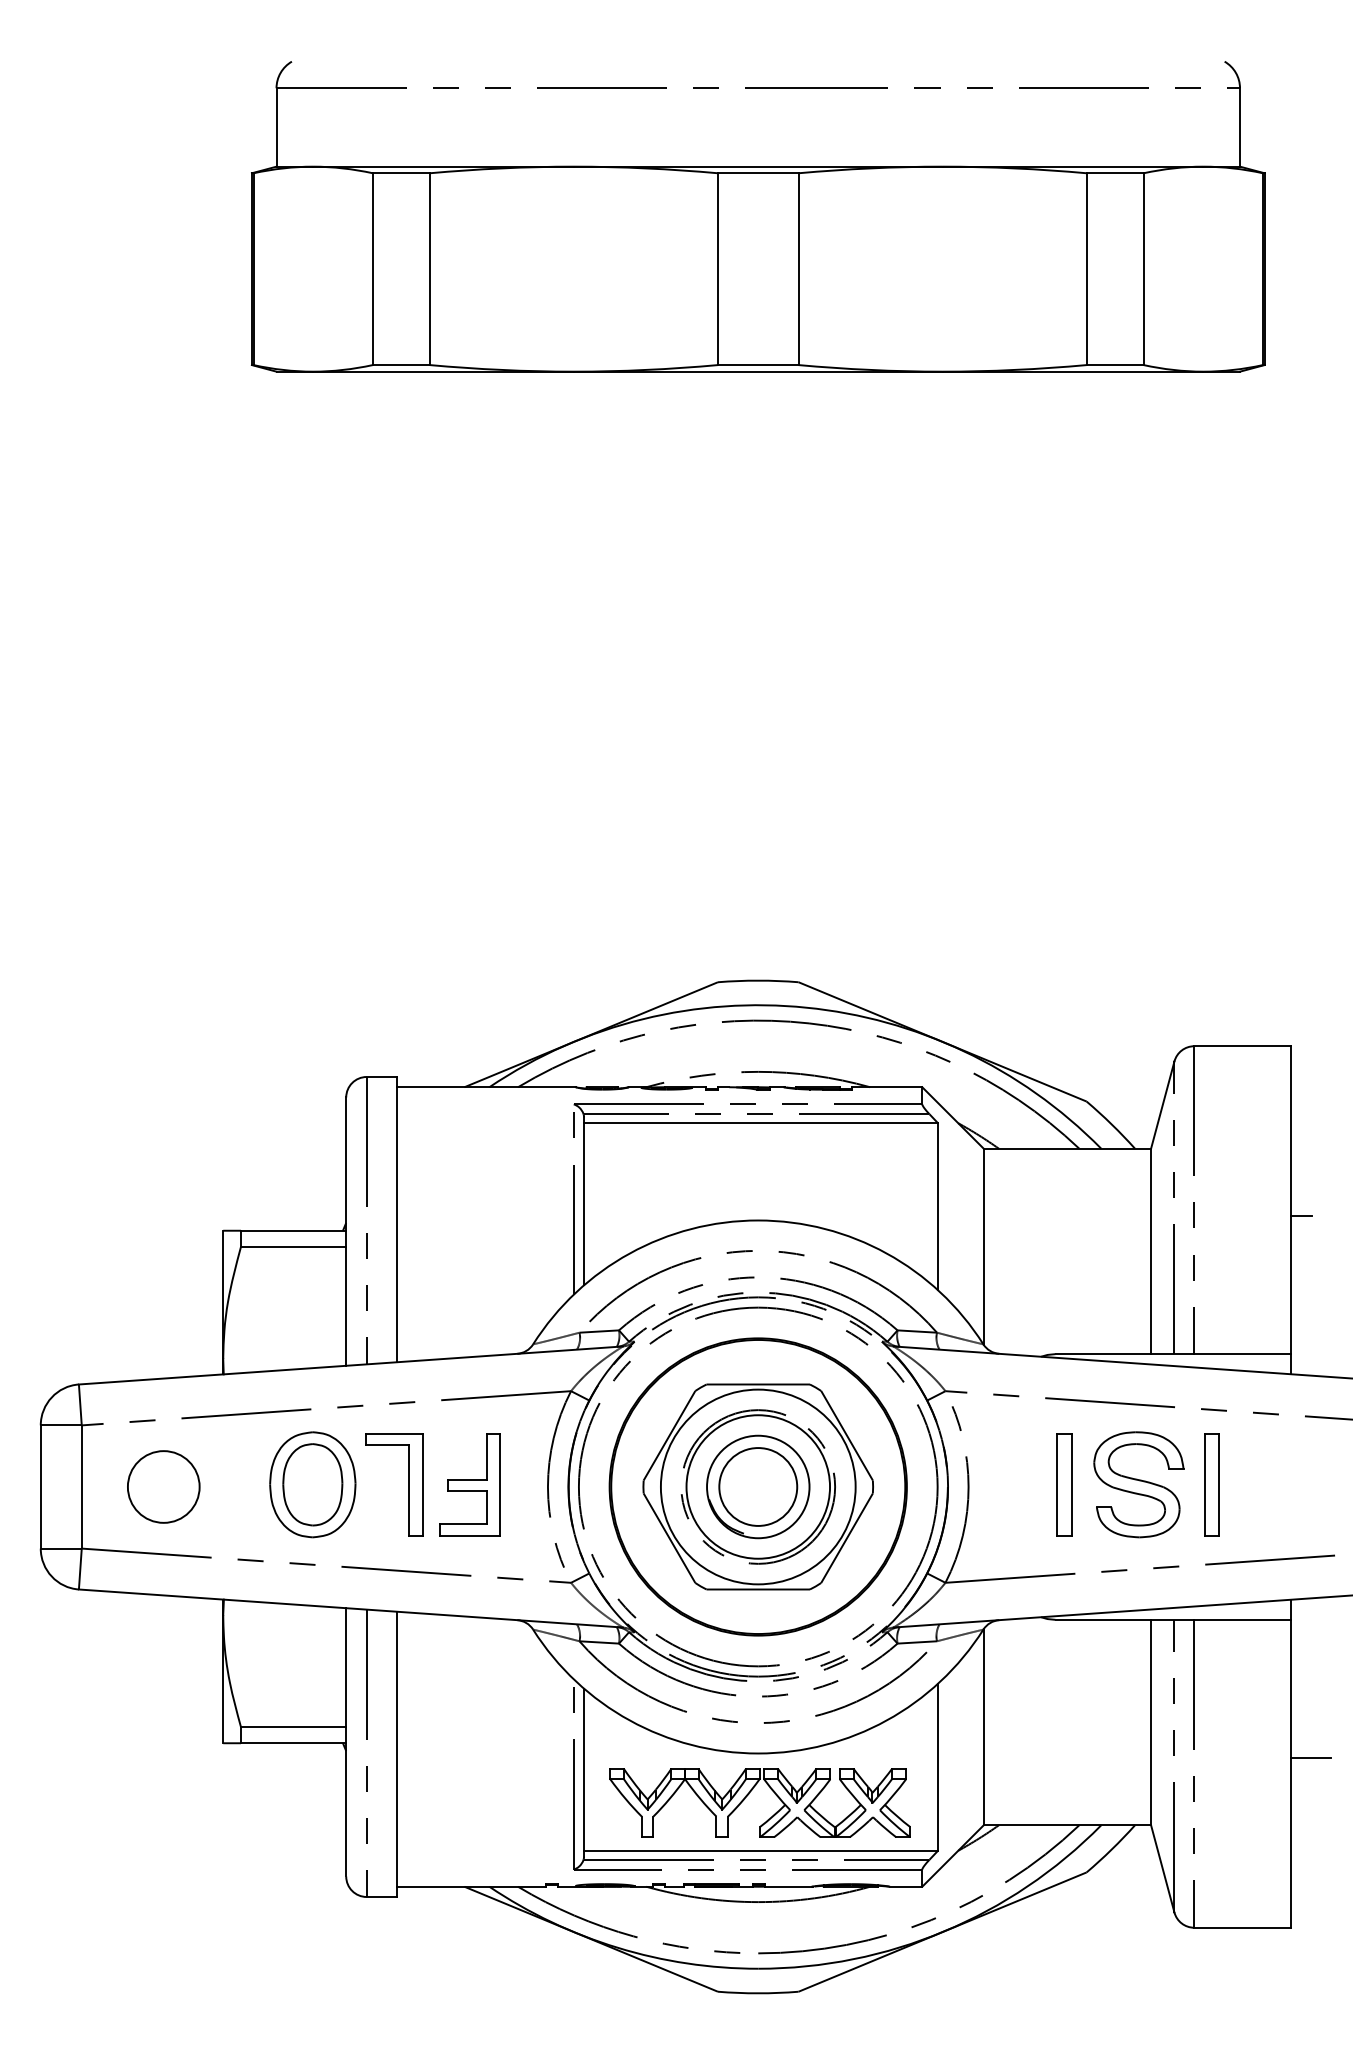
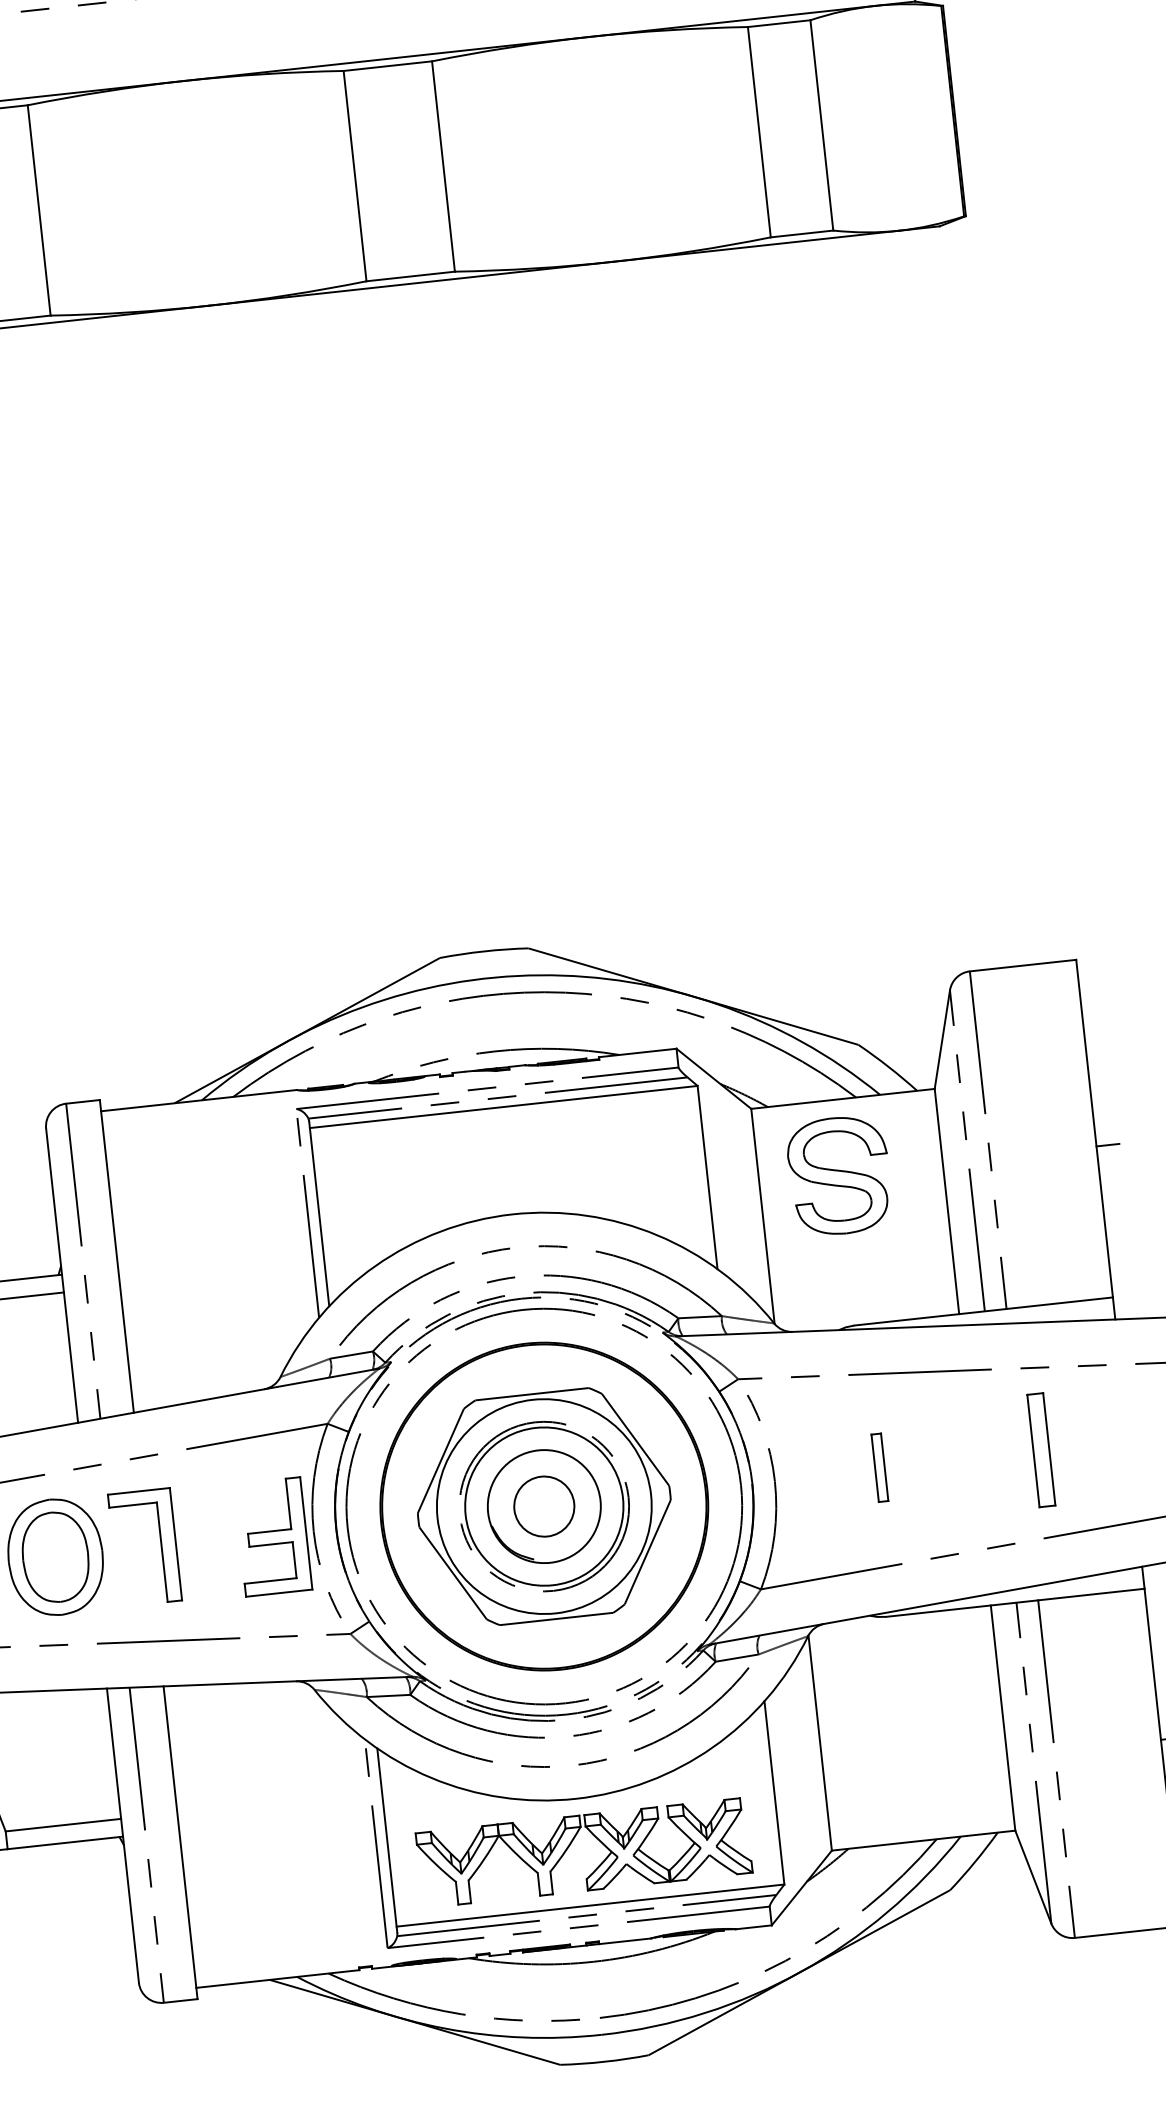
part: (469, 1484) -> (272, 1536), moved
part: (1064, 1484) -> (879, 1467), size x0.6
part: (1138, 1484) -> (839, 1175), moved
circle: (758, 1486) -> (544, 1506), size x0.7

